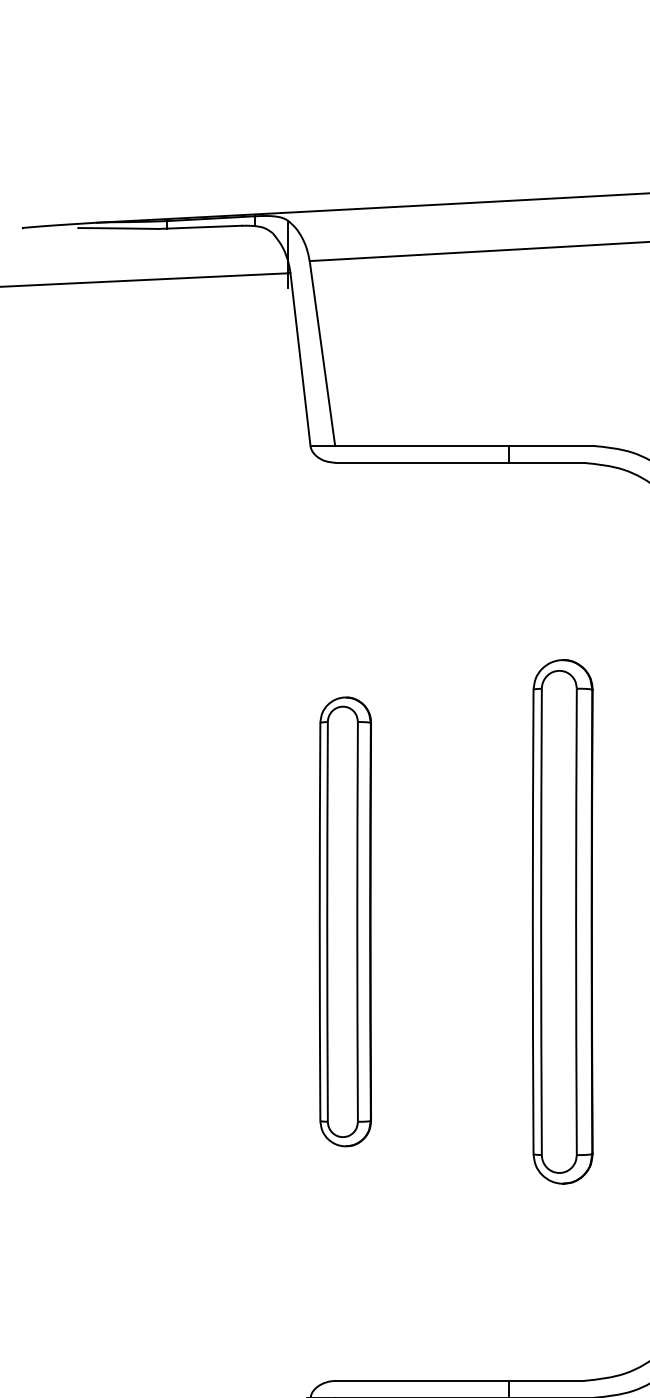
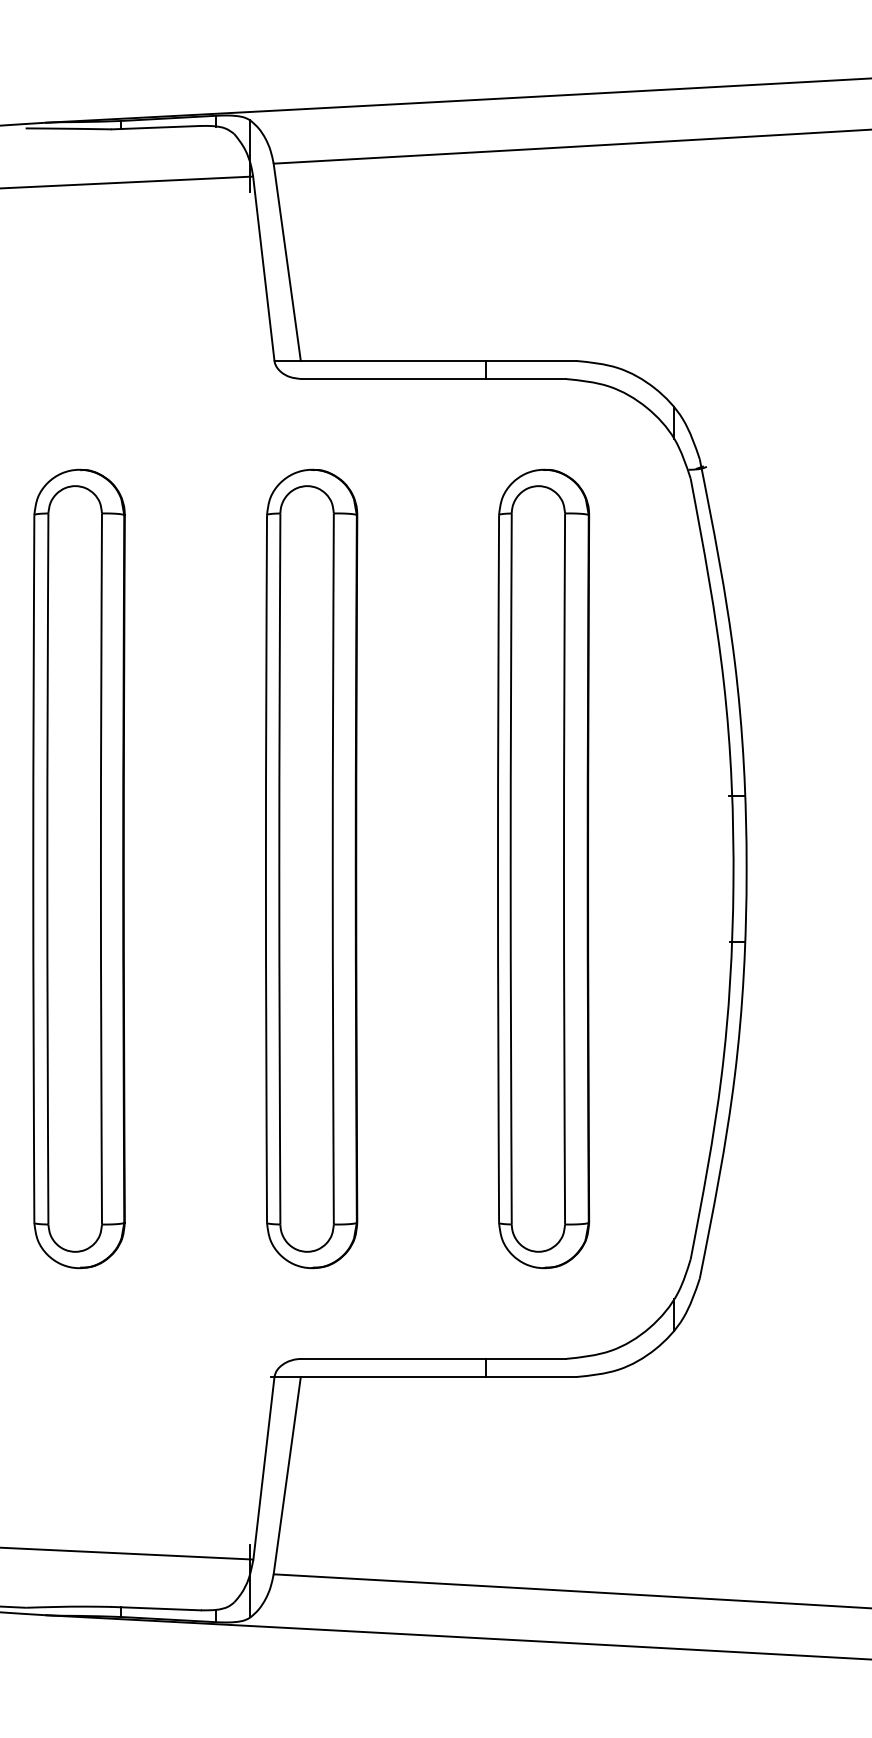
part: (126, 921) -> (78, 868), added
part: (345, 921) -> (311, 868), size x1.67
part: (562, 921) -> (543, 868), size x1.43

